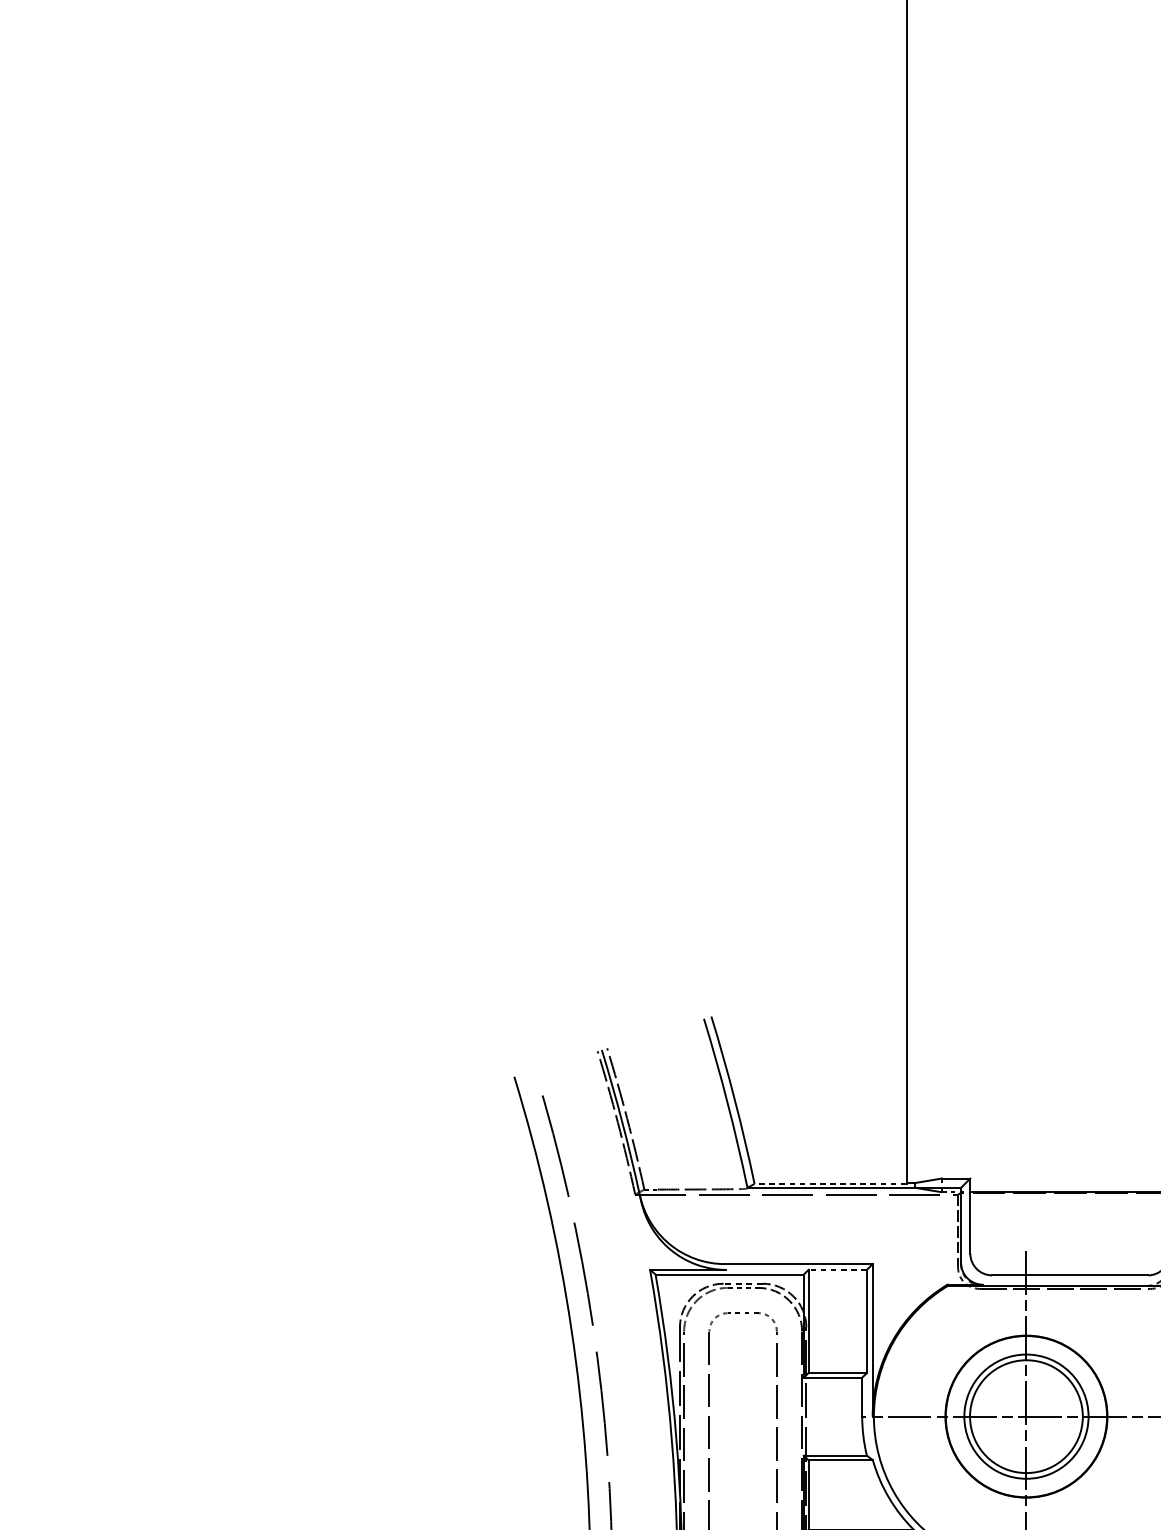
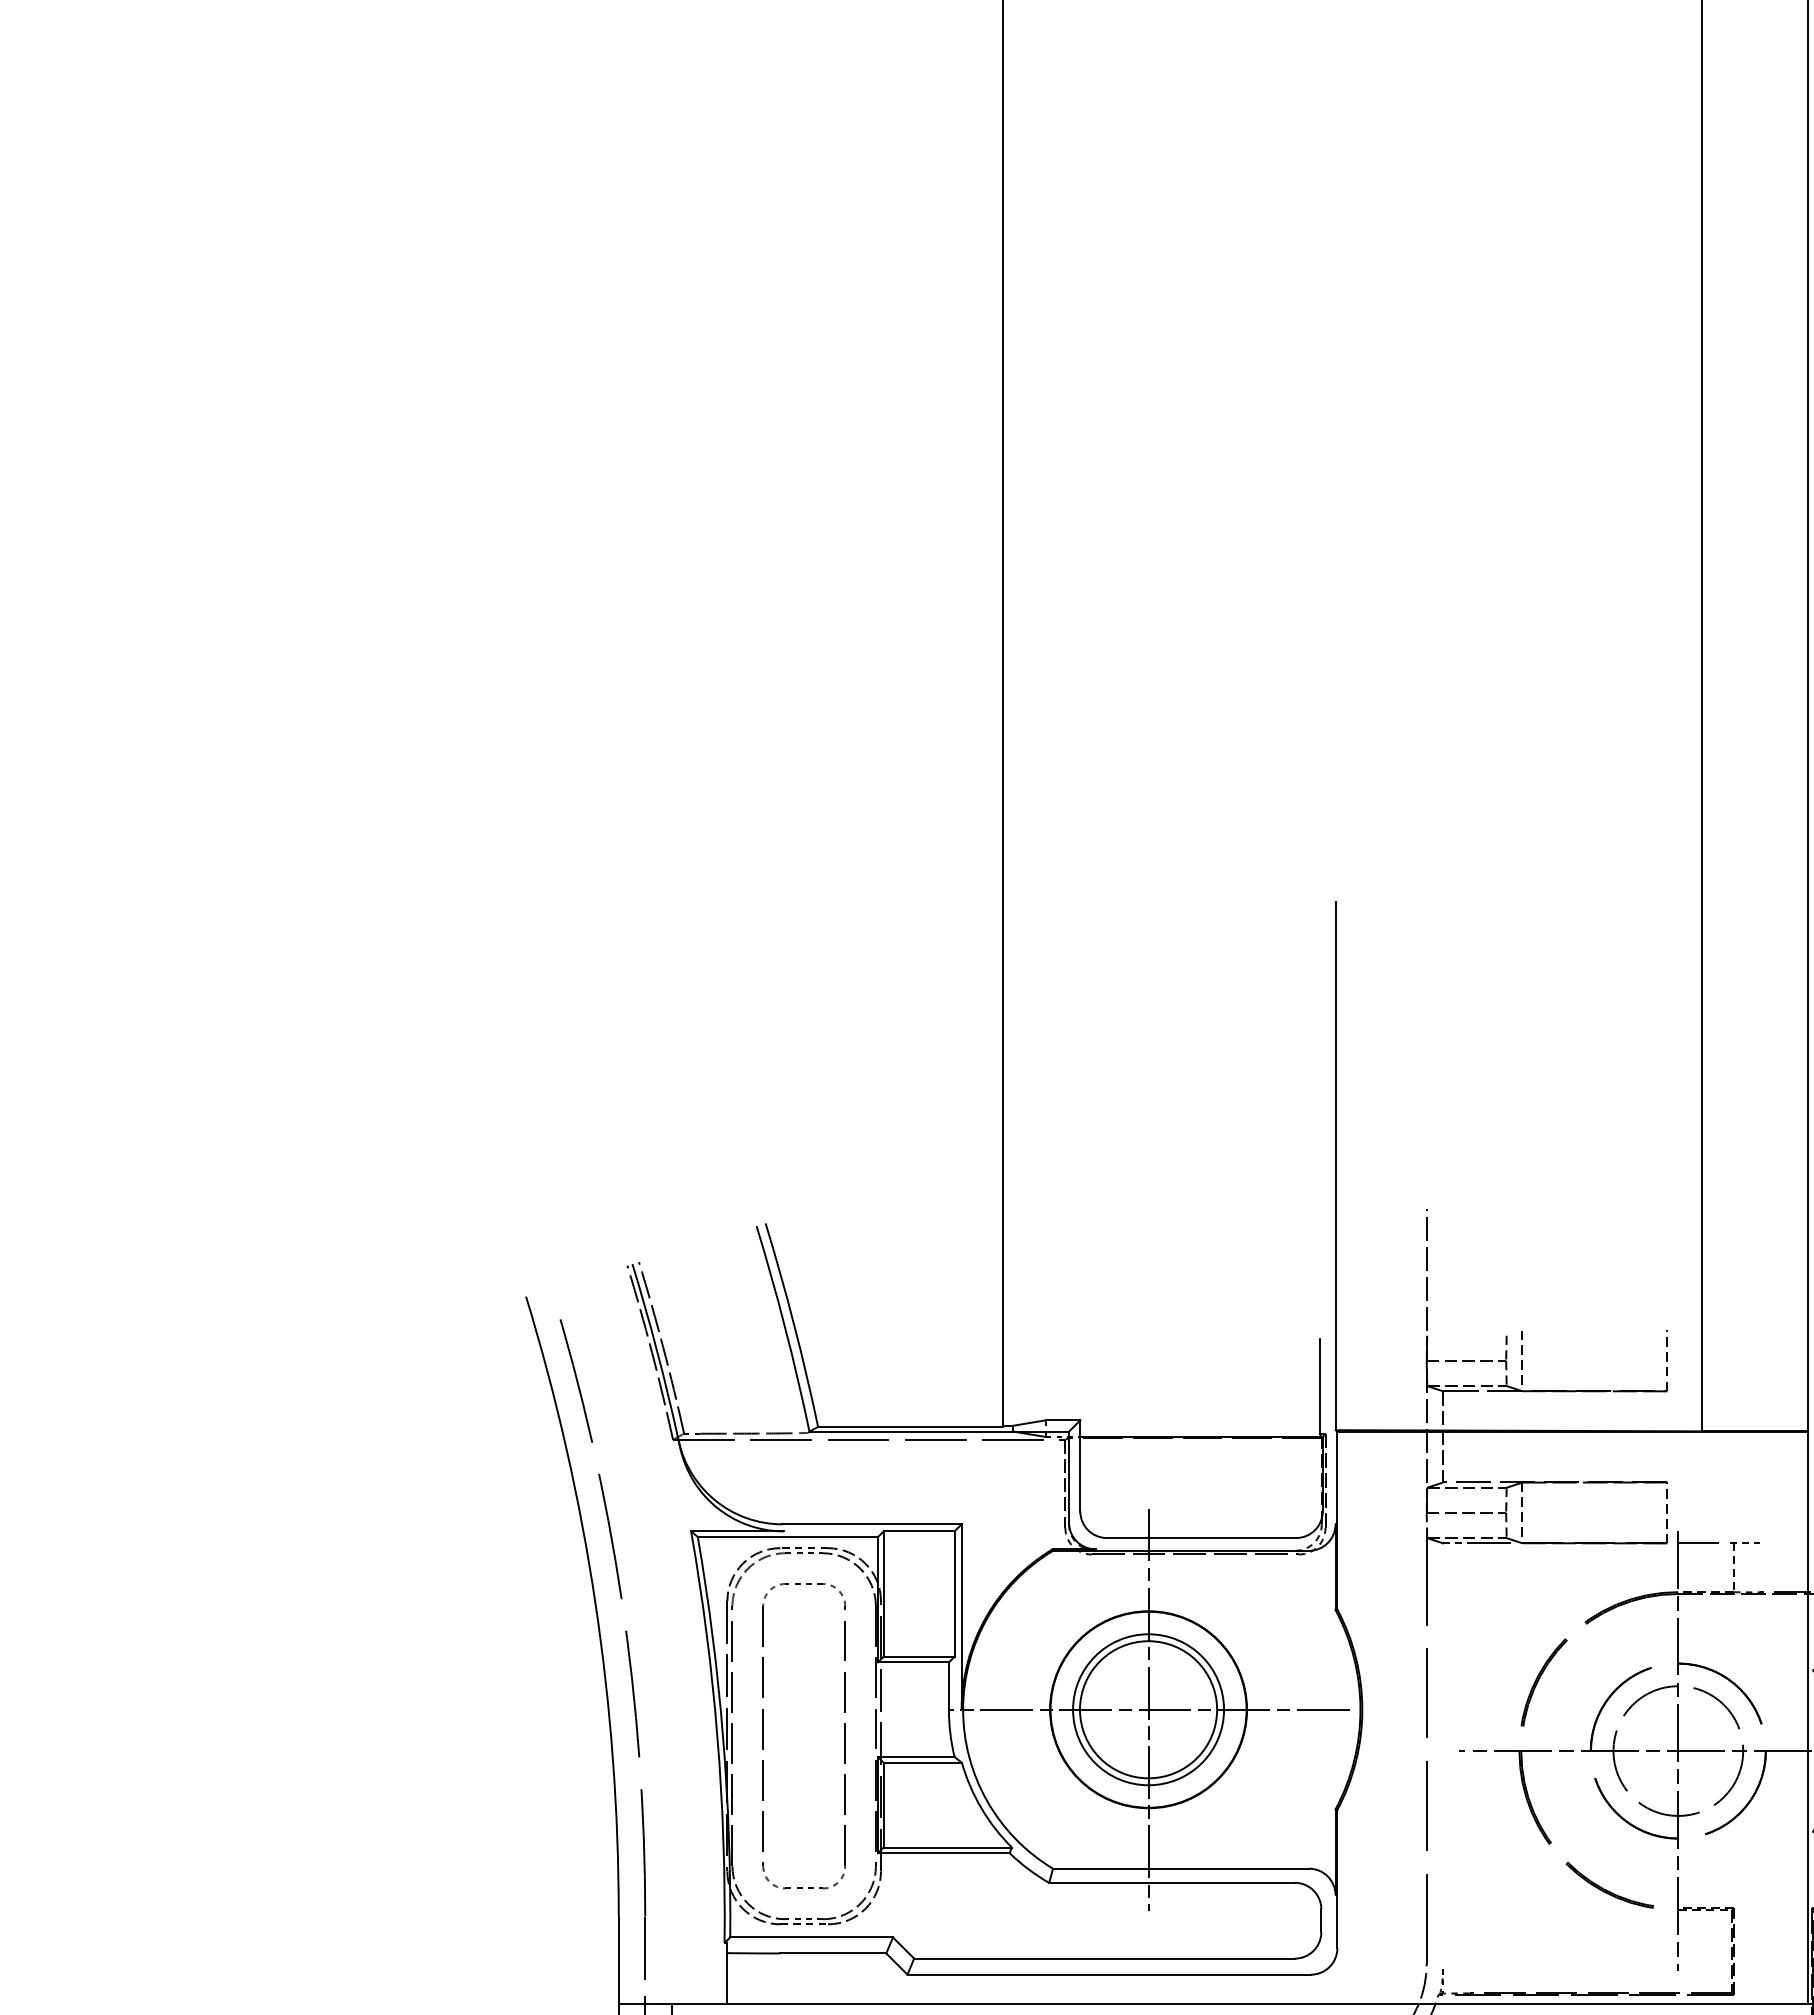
line: (830, 1183) -> (910, 1426), dashed -> solid
line: (837, 1270) -> (918, 1531), dashed -> solid

